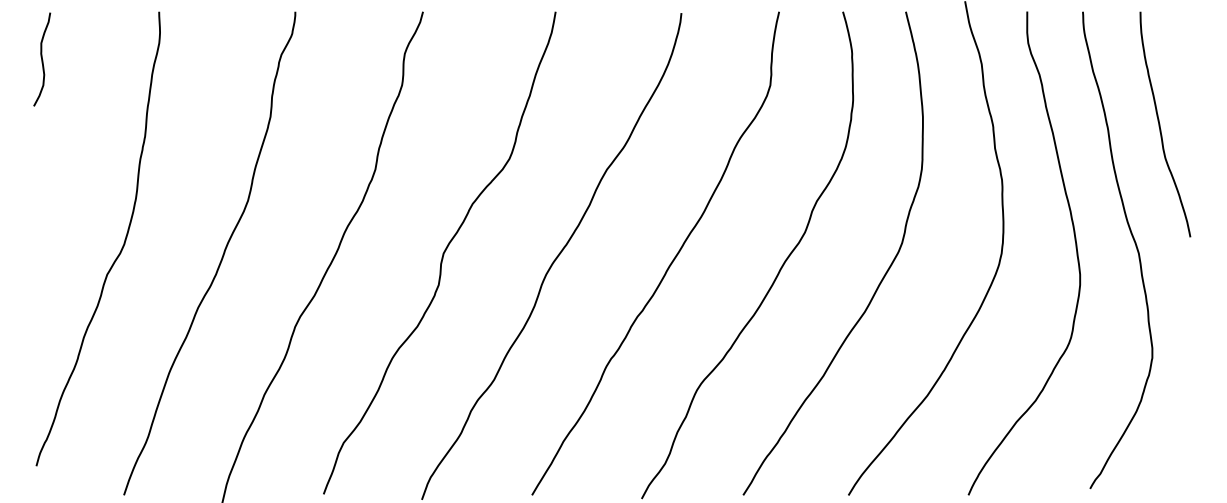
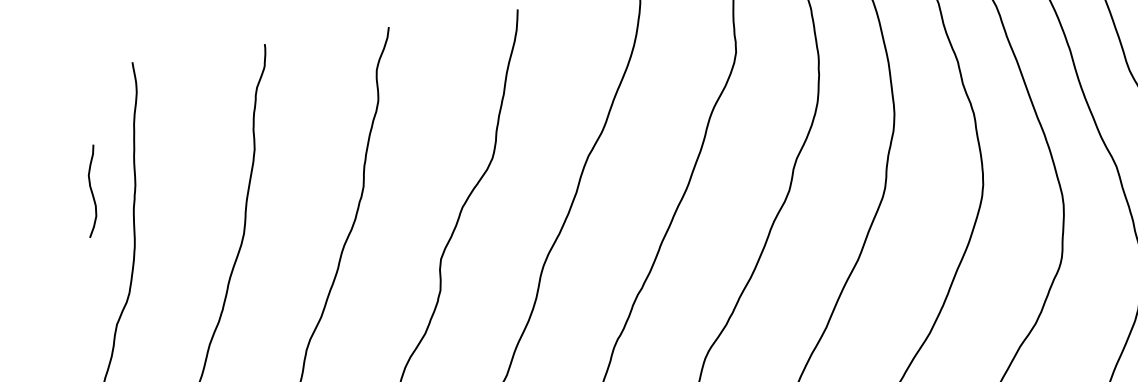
curve: (42, 59) -> (92, 191), moved

